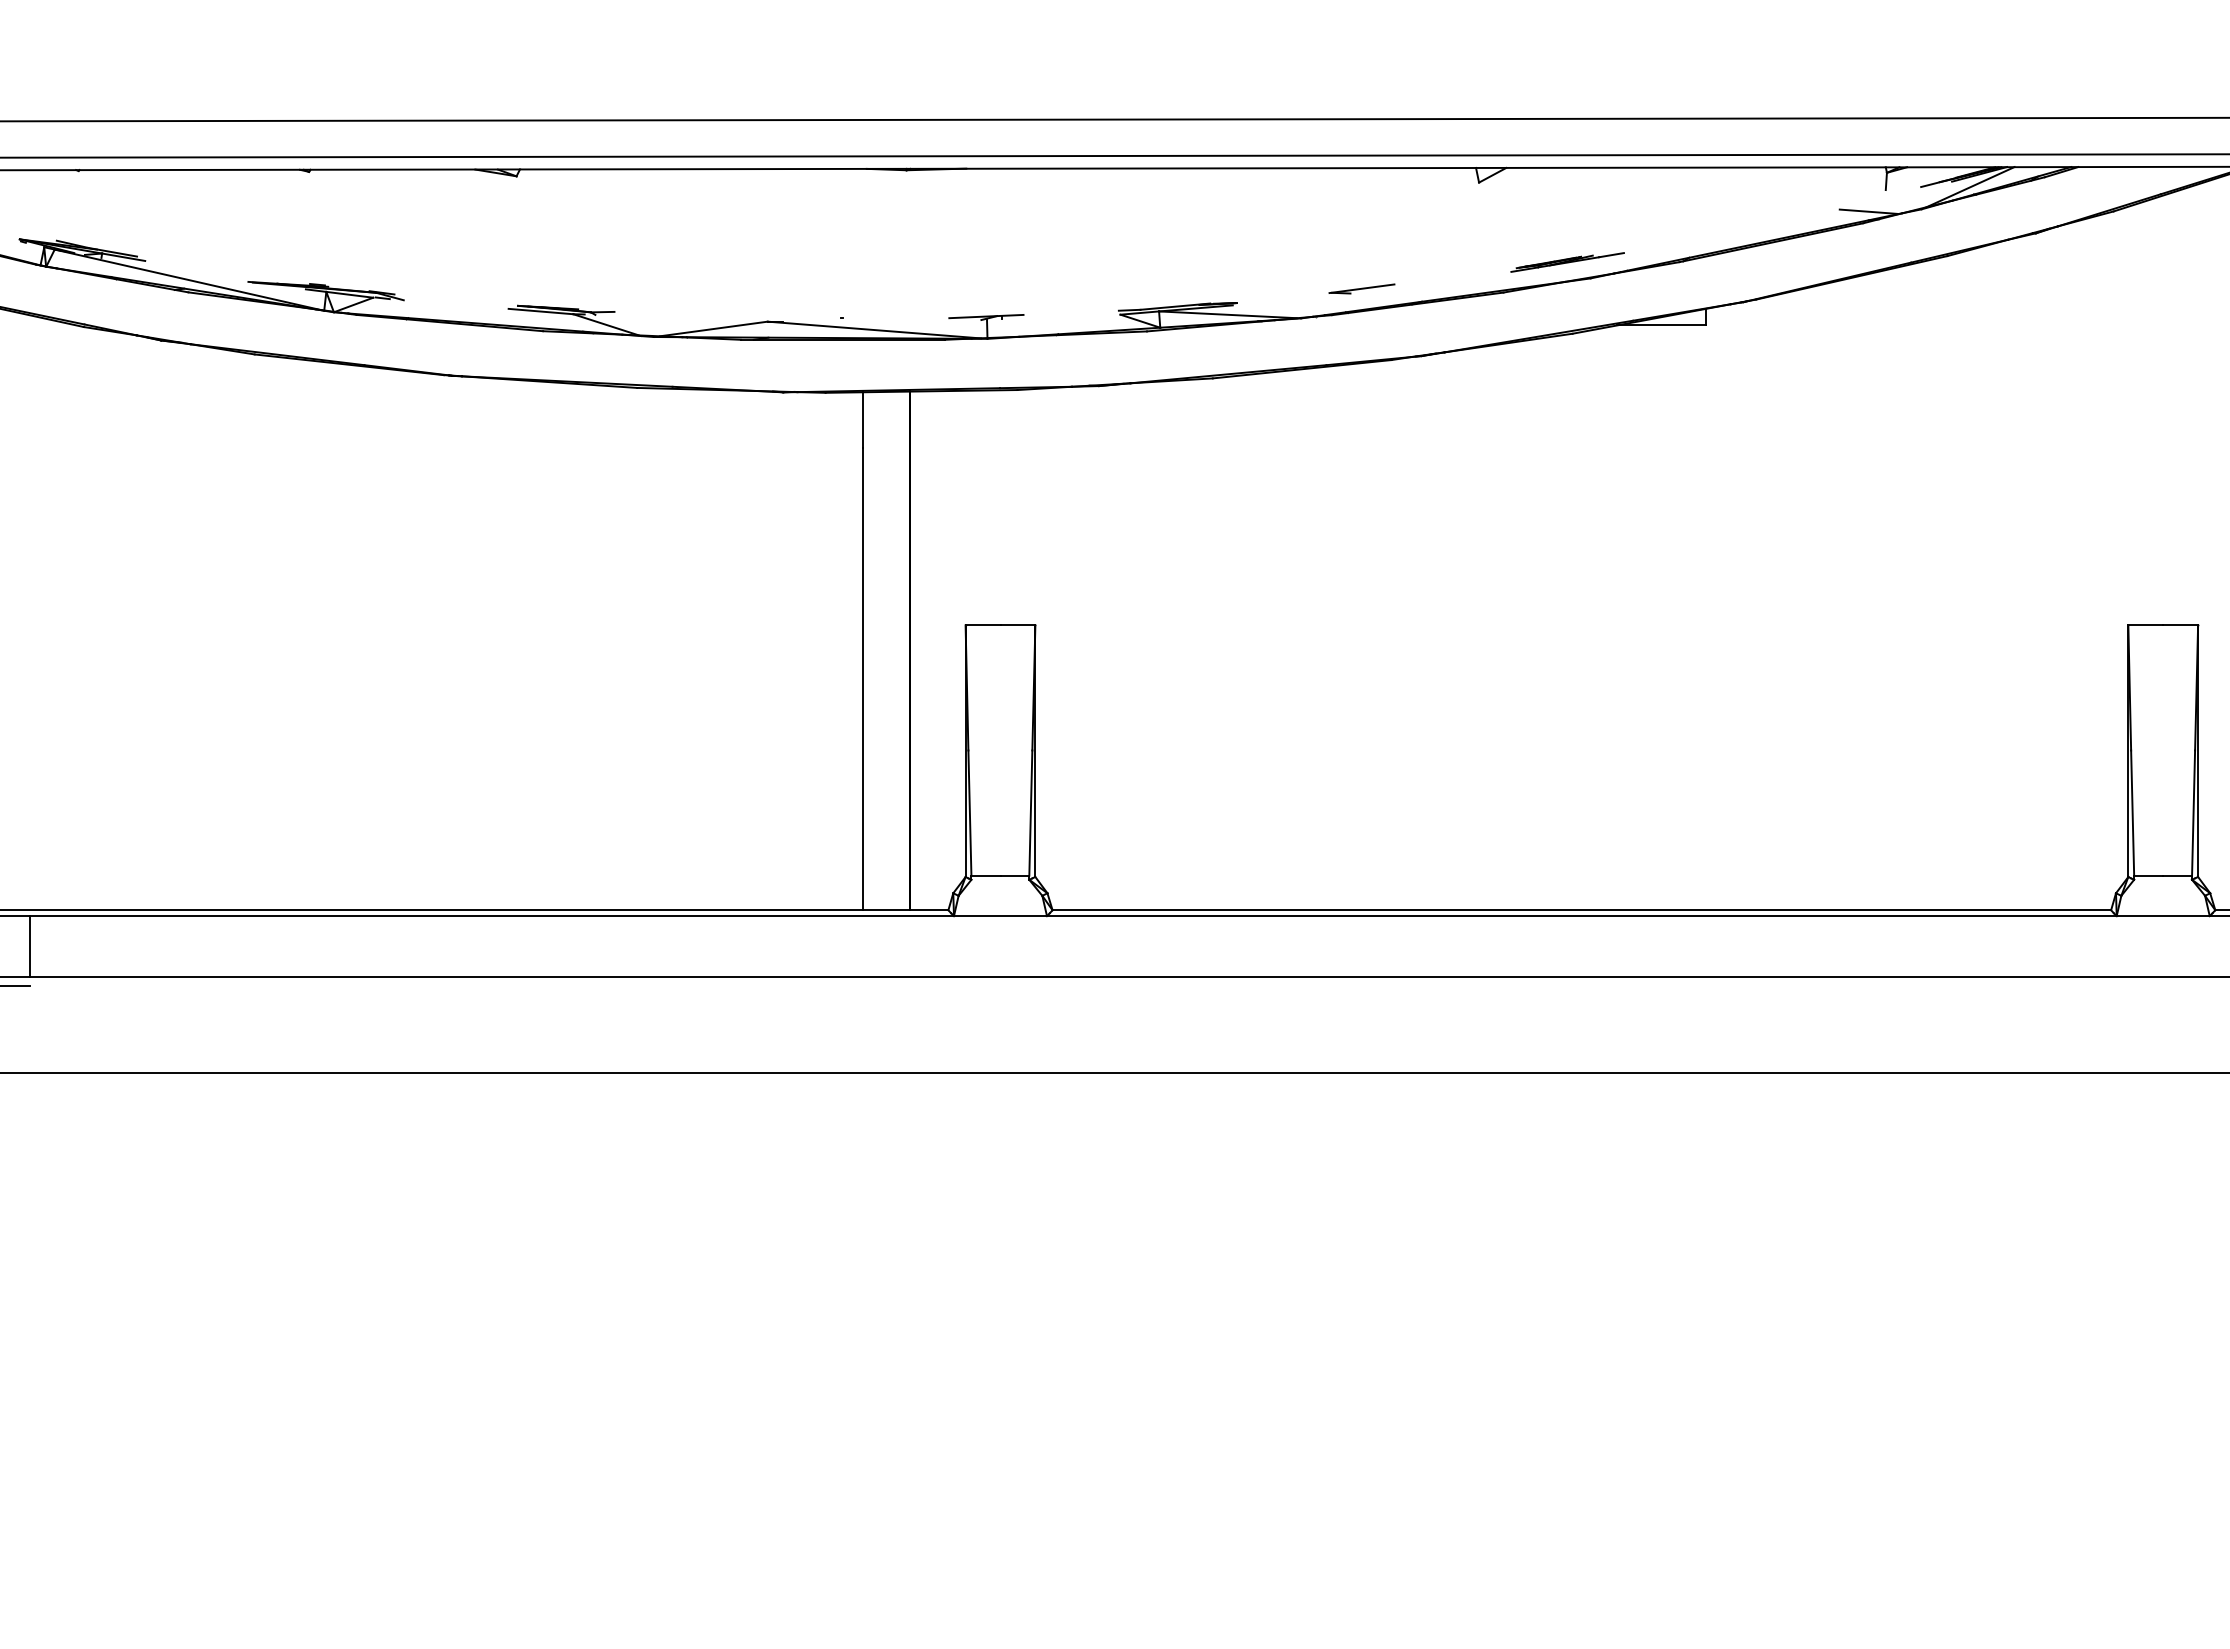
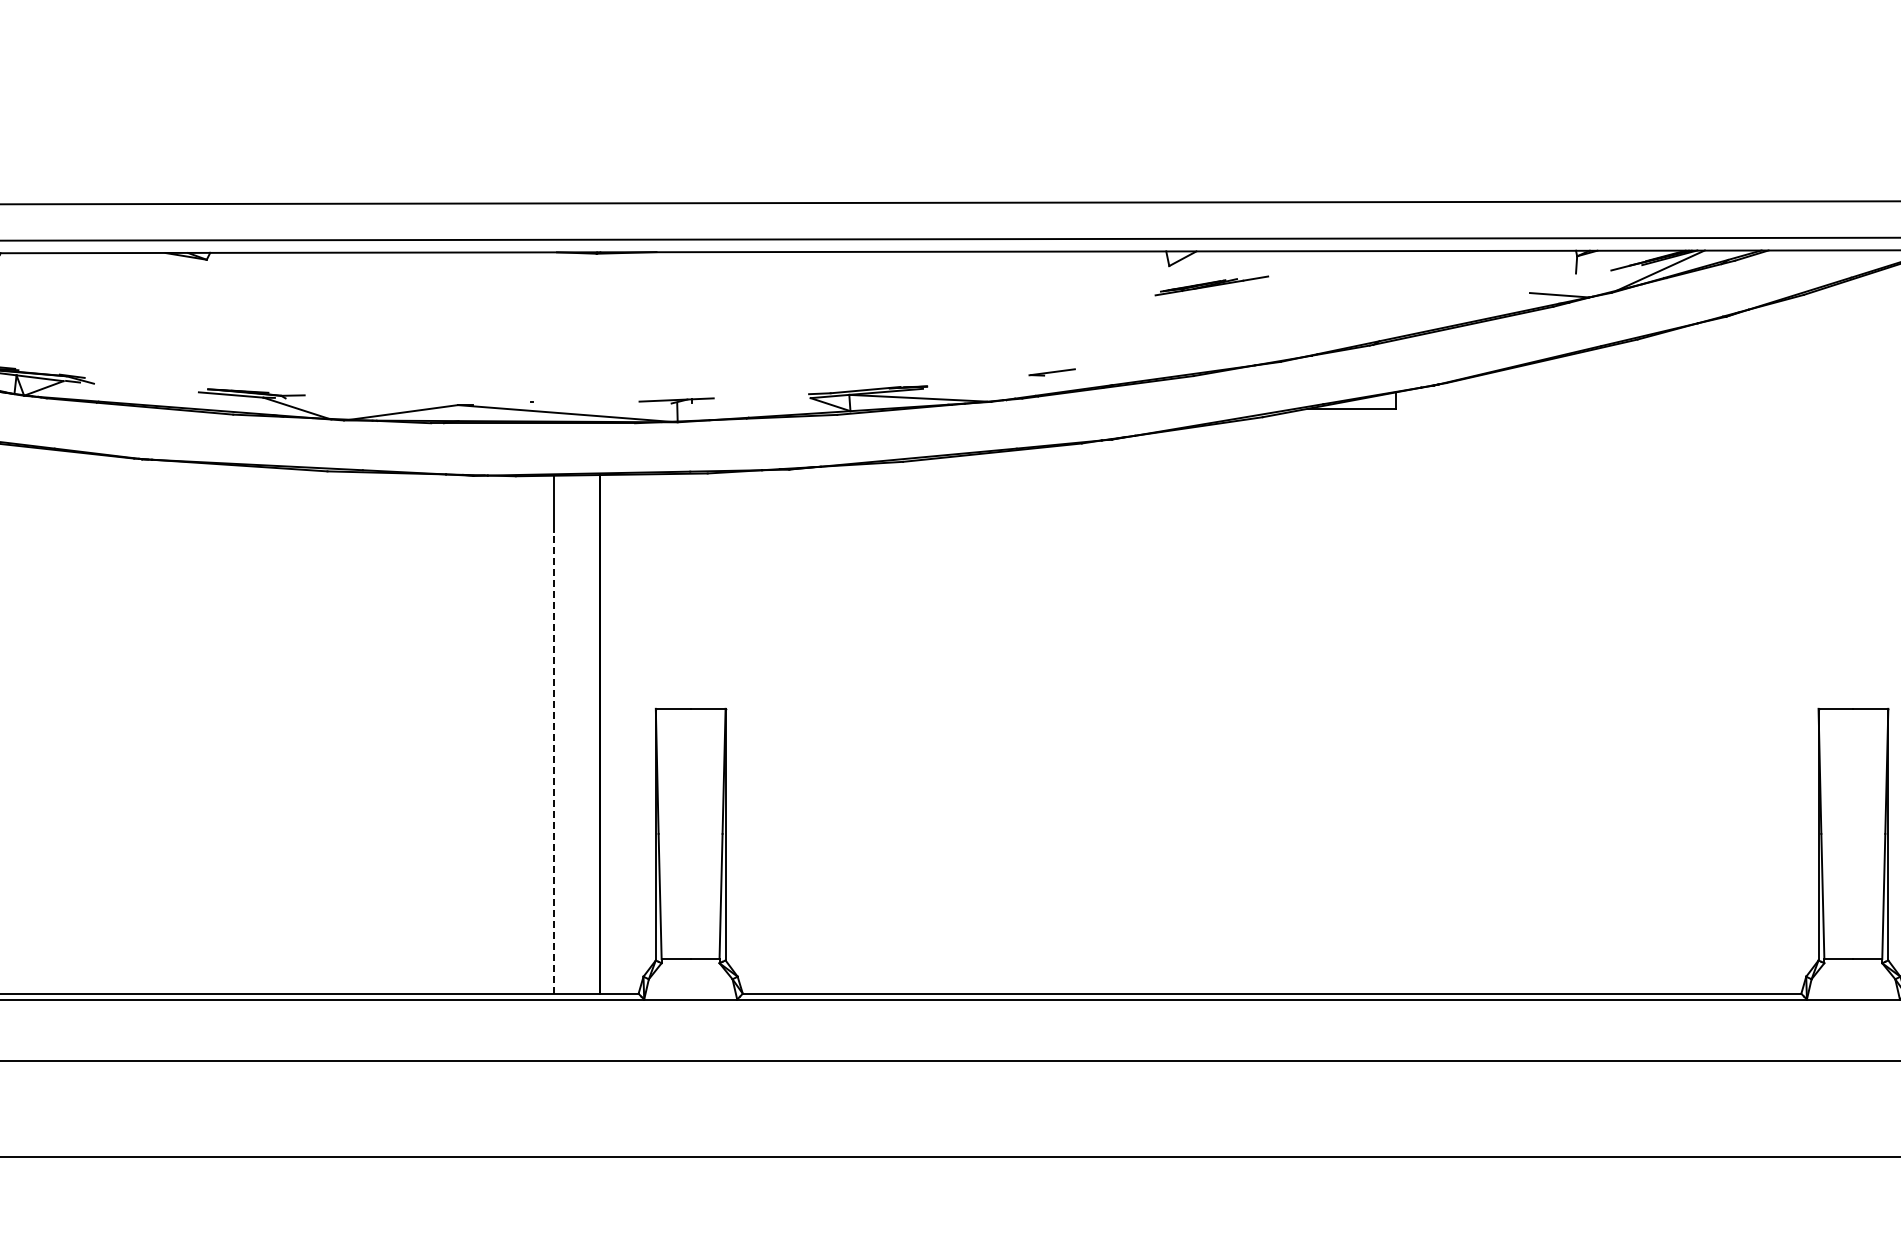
part: (1567, 262) -> (1211, 285), moved
part: (1361, 288) -> (1051, 371), size x0.7
line: (863, 678) -> (553, 761), solid -> dashed

